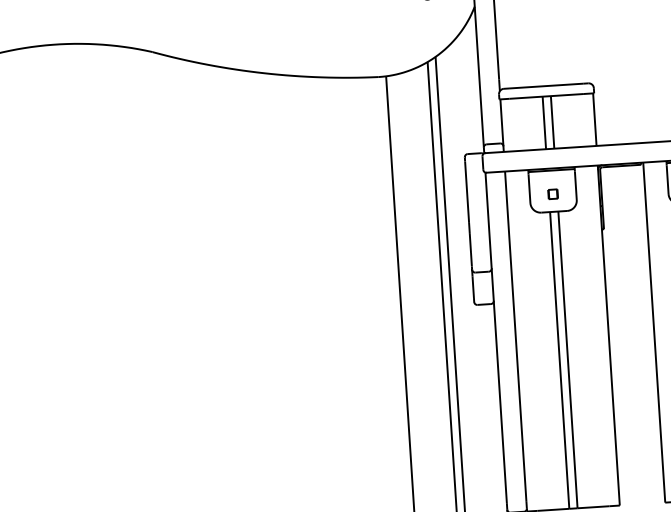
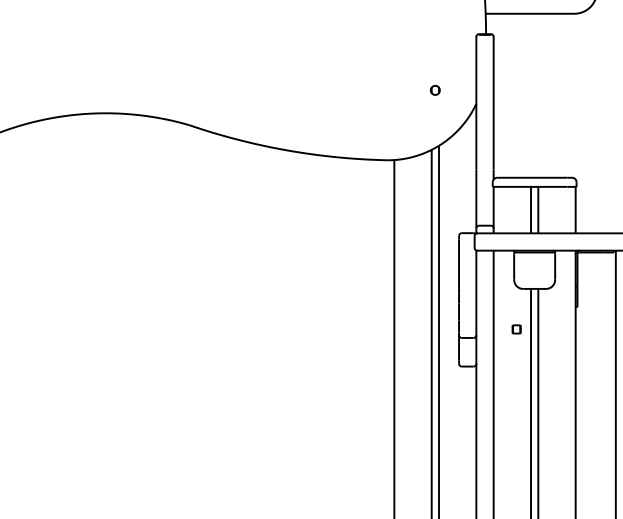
part: (552, 194) -> (516, 329), moved

